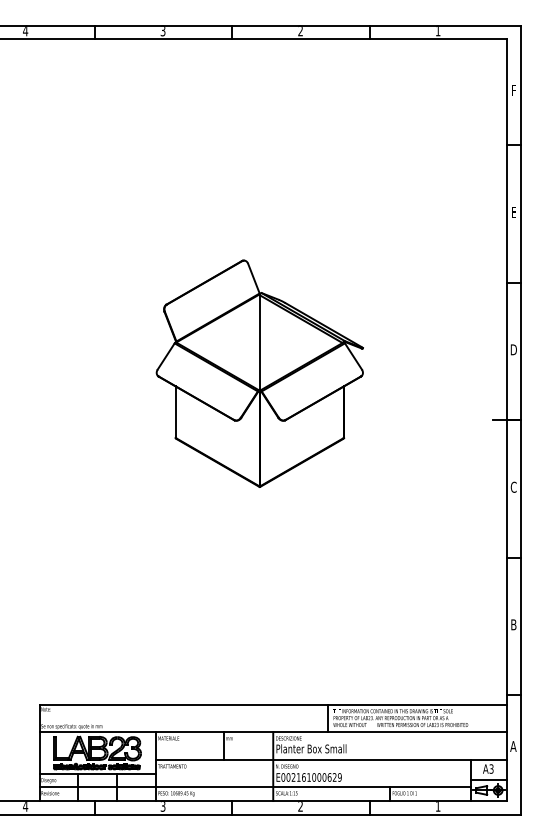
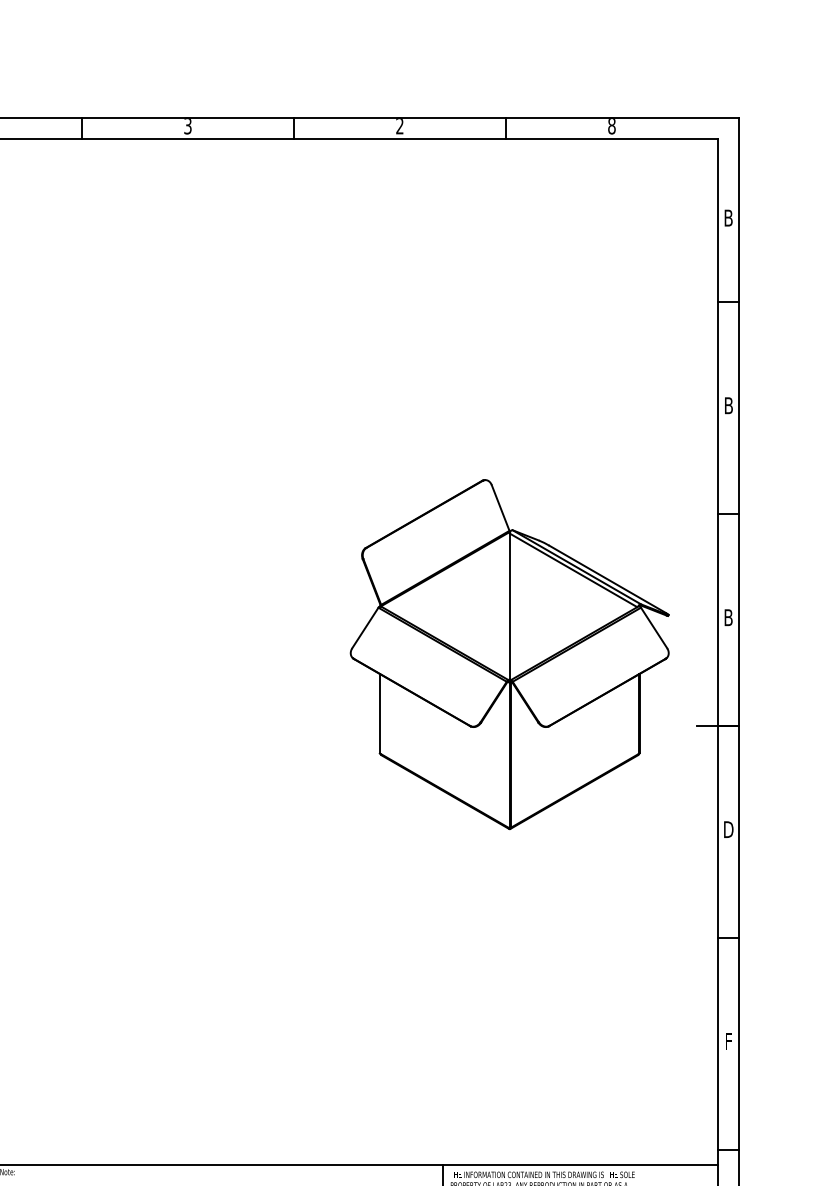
text: (437, 31) -> (610, 126), 1 -> 8
text: (513, 90) -> (728, 217), F -> B
text: (513, 211) -> (728, 404), E -> B
text: (513, 349) -> (728, 617), D -> B
part: (259, 373) -> (509, 654), moved
text: (513, 486) -> (728, 828), C -> D
text: (513, 624) -> (728, 1041), B -> F

